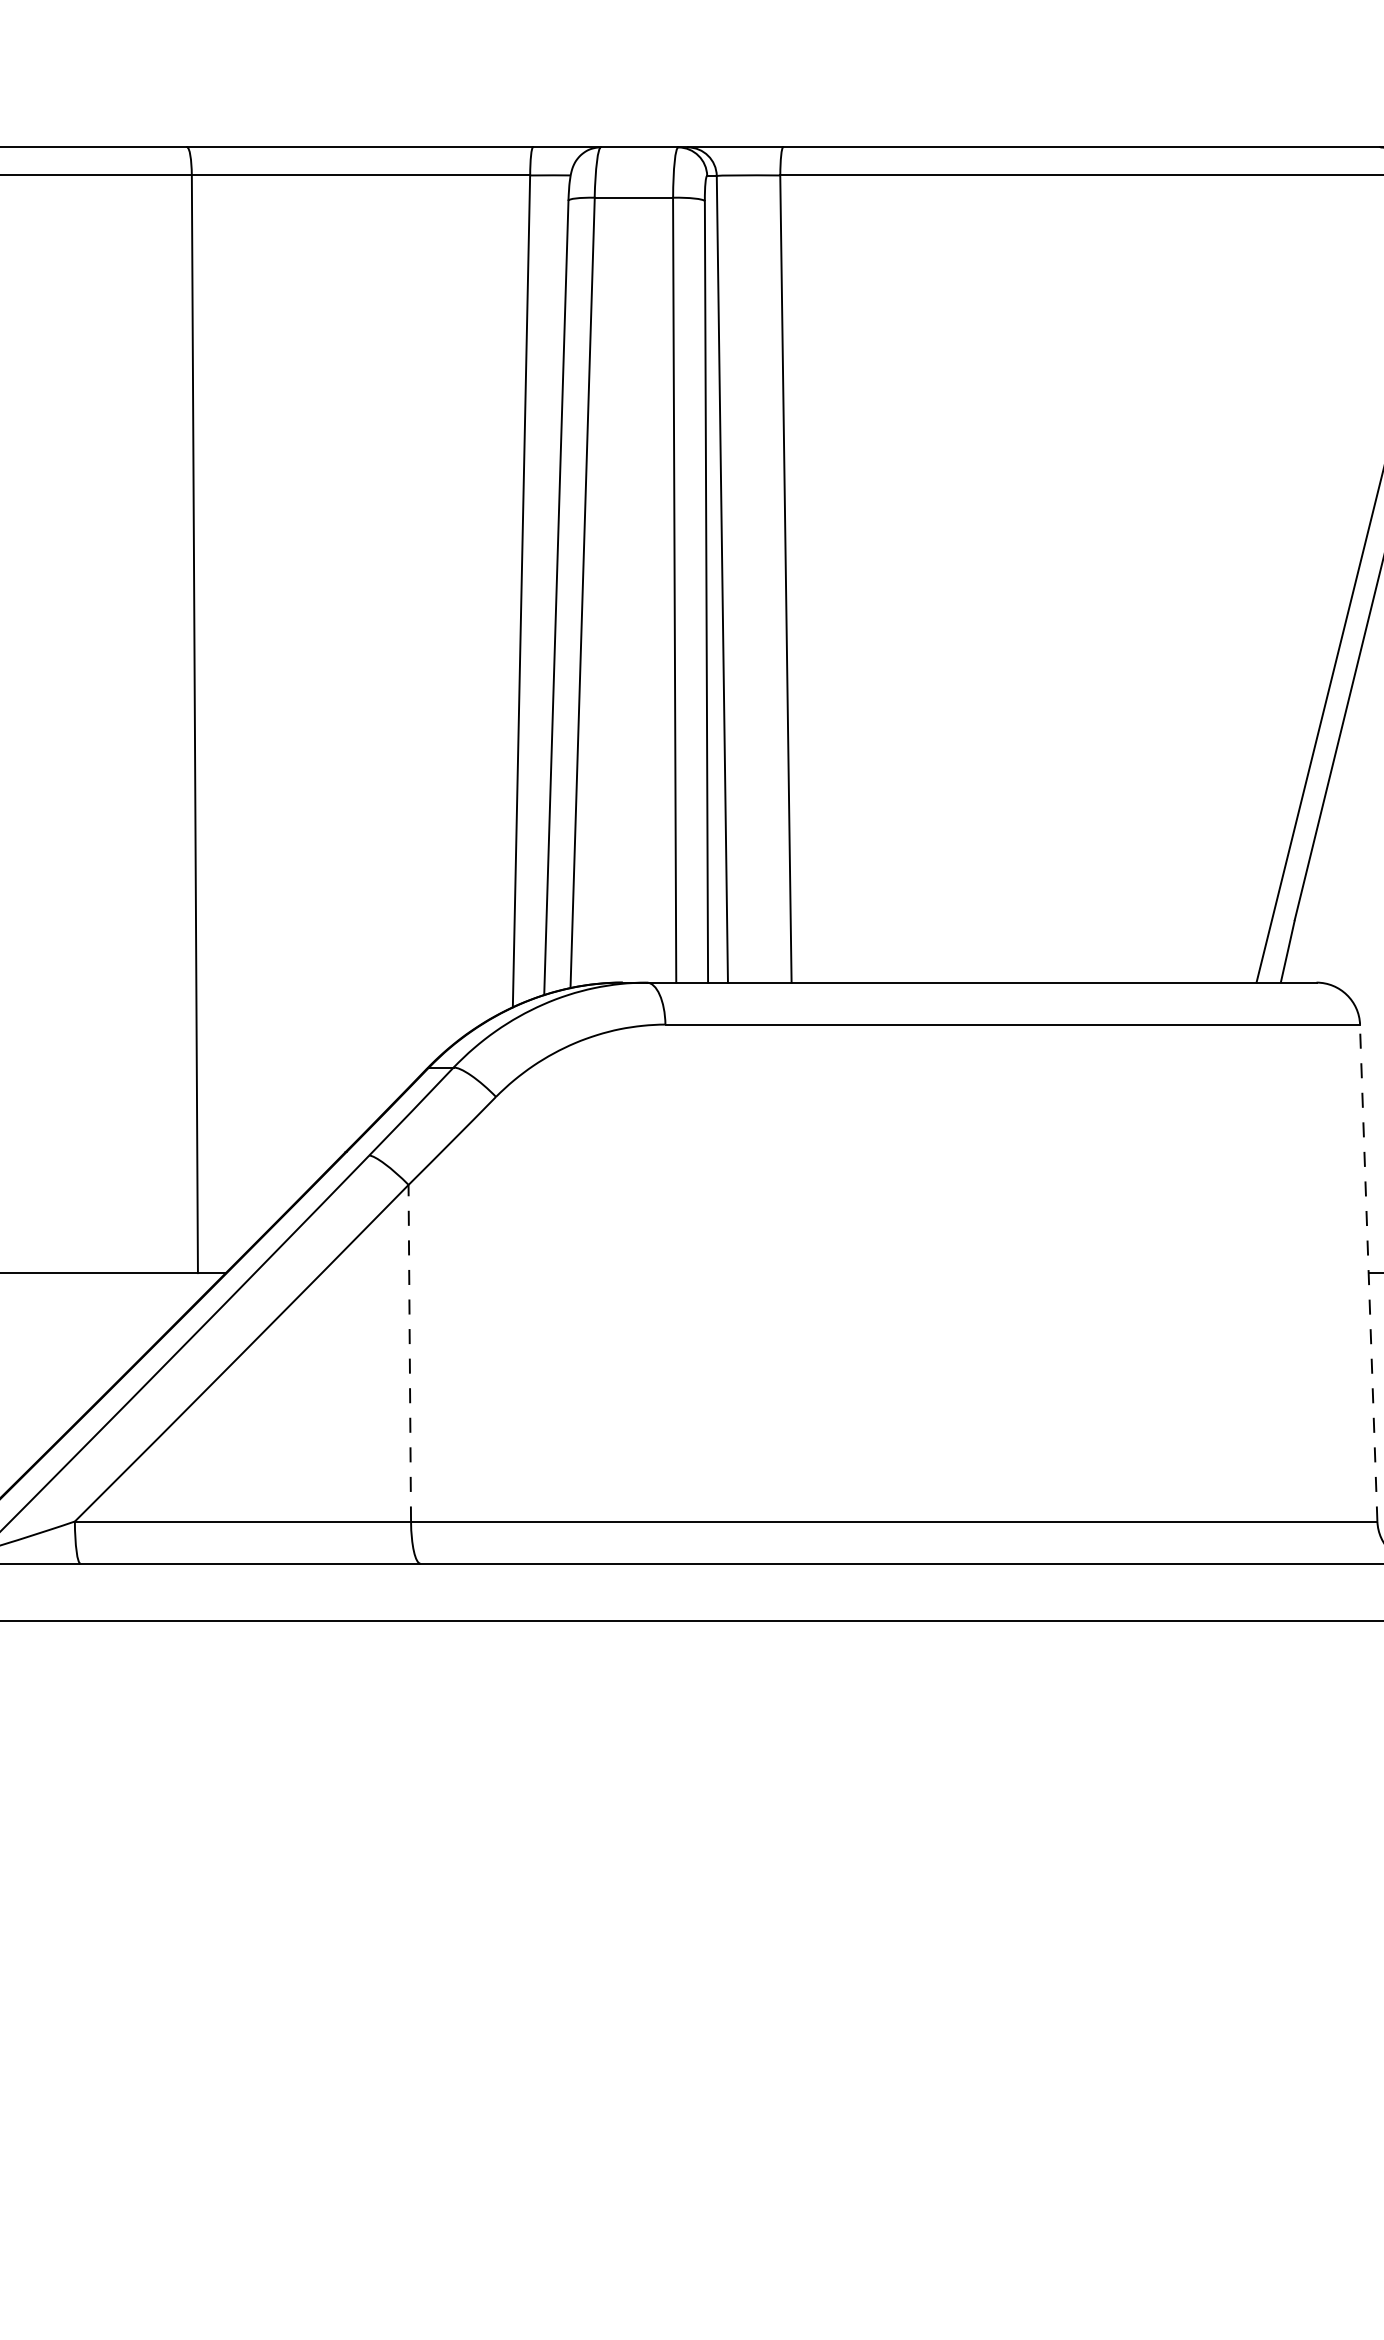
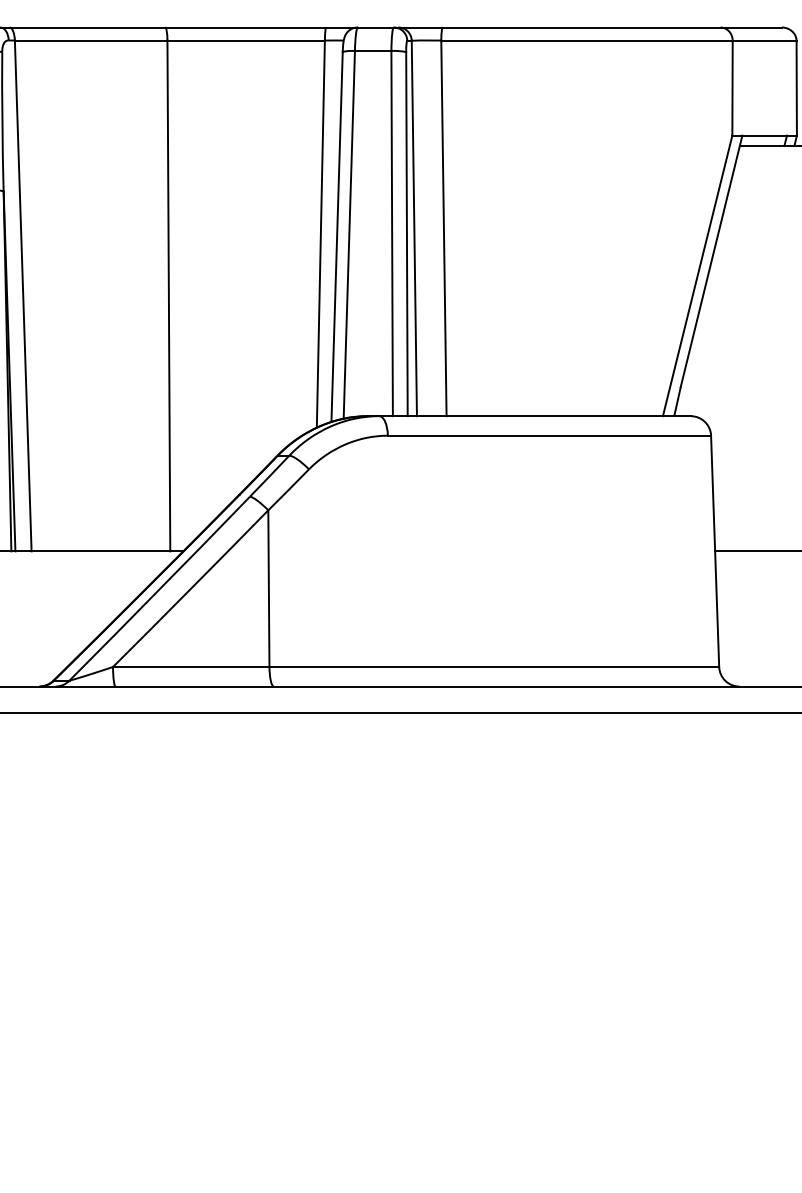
line: (1369, 1273) -> (715, 551), dashed -> solid
line: (408, 1352) -> (268, 588), dashed -> solid

